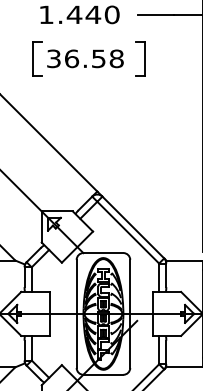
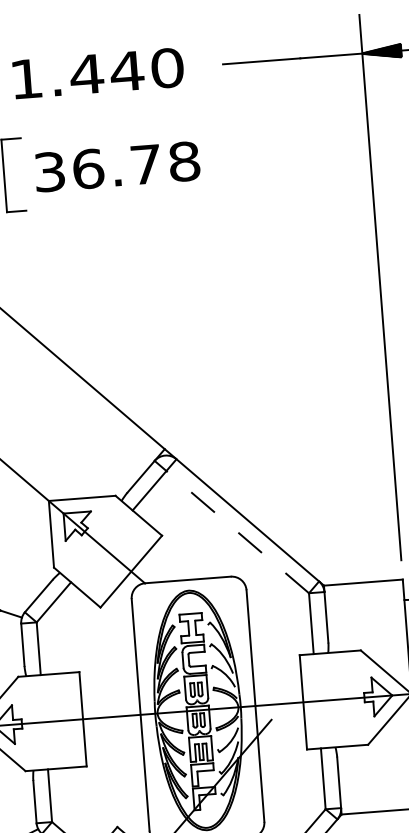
text: (98, 58) -> (145, 163), 36.58 -> 36.78
part: (140, 58) -> (235, 156), removed
line: (128, 232) -> (238, 531), solid -> dashed

